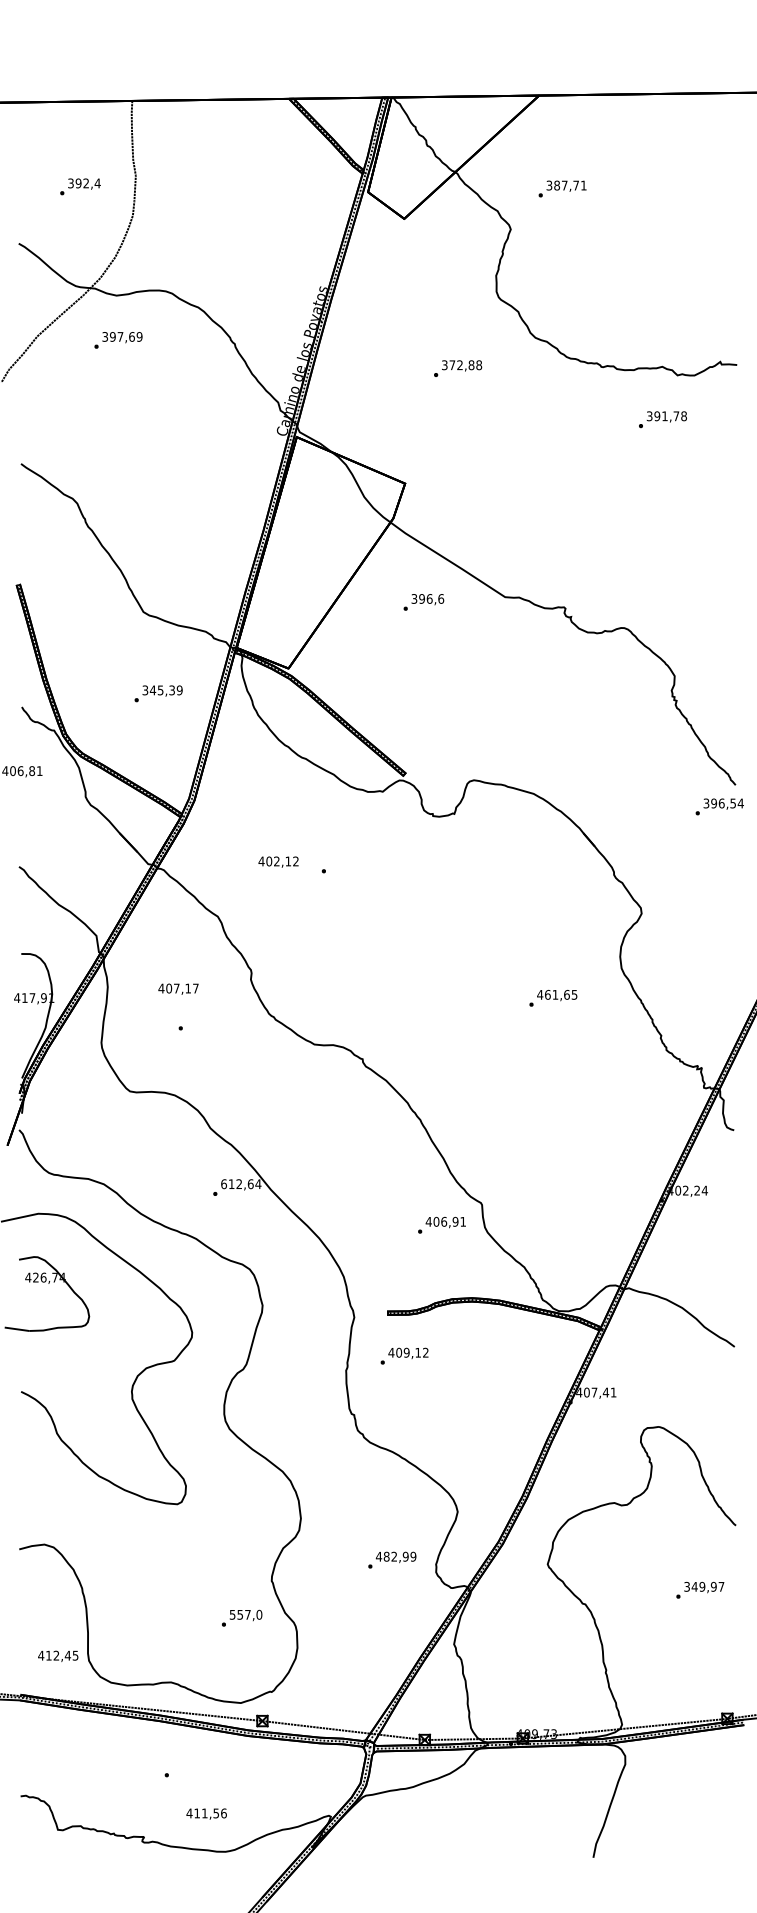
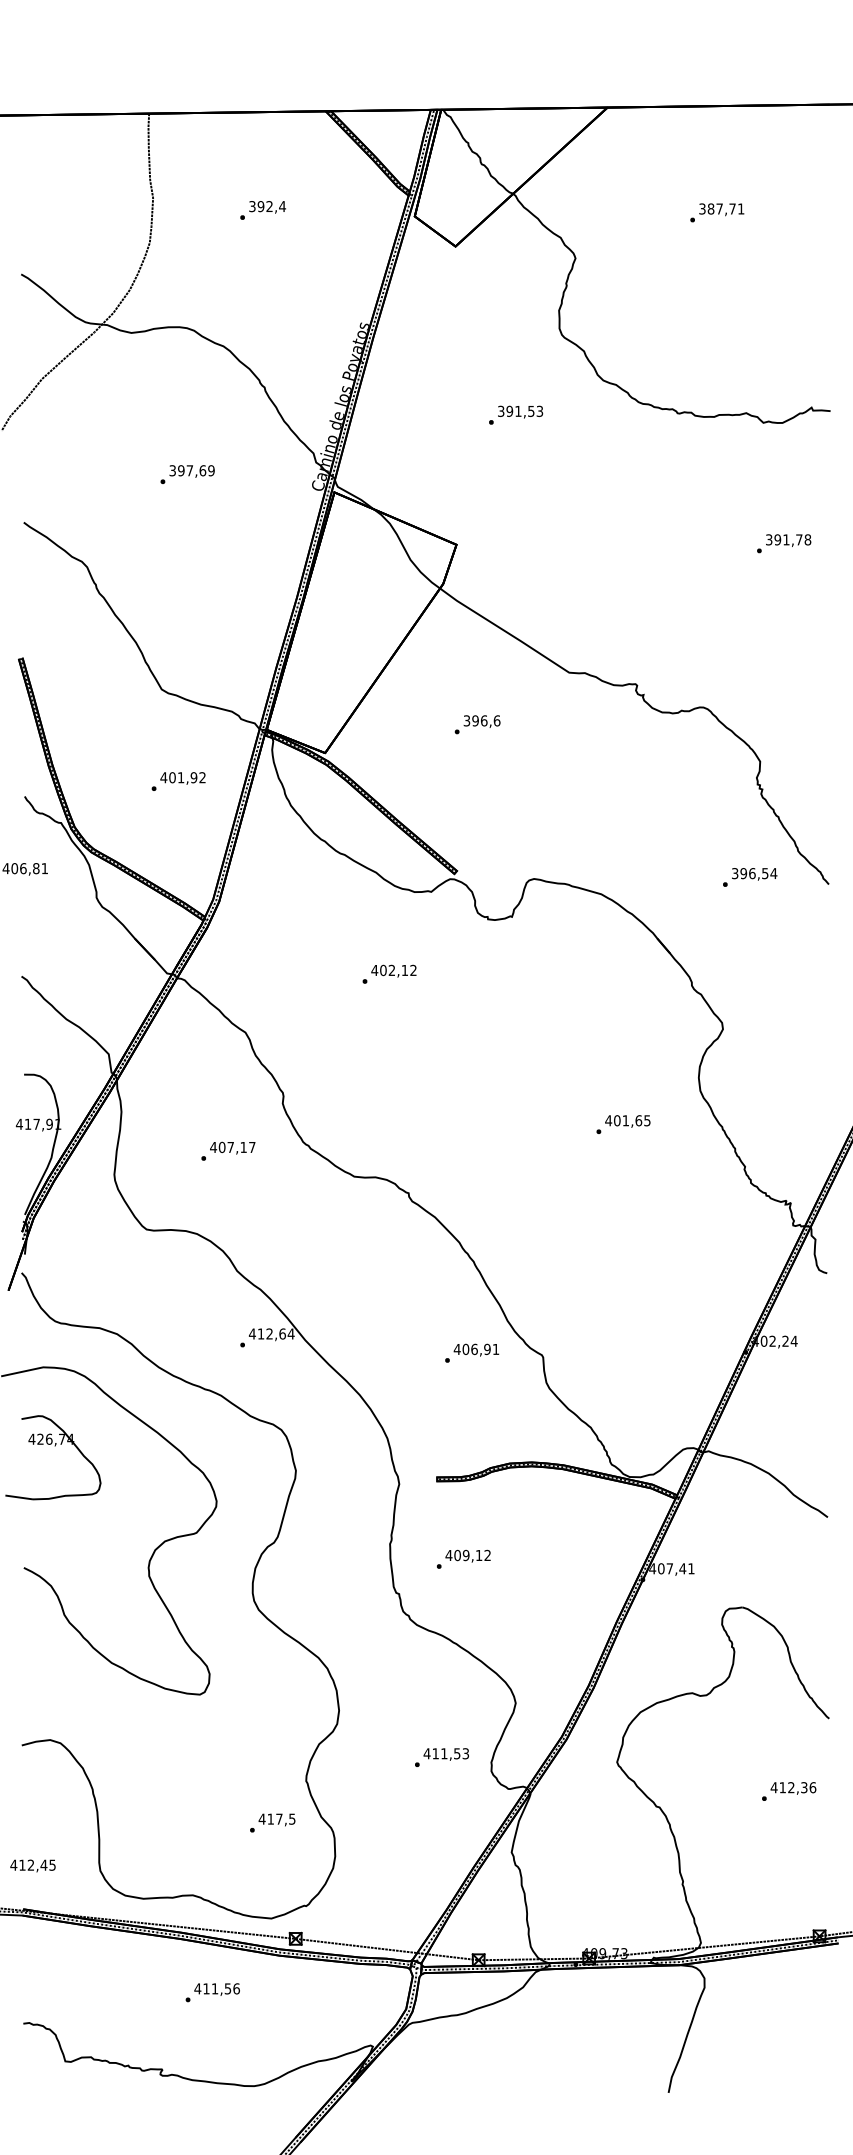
text: (80, 186) -> (263, 210), moved
text: (562, 188) -> (717, 212), moved
text: (118, 340) -> (187, 474), moved
text: (465, 365) -> (524, 411), 372,88 -> 391,53
text: (662, 419) -> (783, 543), moved
text: (423, 602) -> (477, 724), moved
text: (162, 690) -> (183, 777), 345,39 -> 401,92
text: (719, 806) -> (749, 876), moved
text: (278, 861) -> (393, 970), moved
text: (178, 988) -> (232, 1147), moved
text: (547, 994) -> (616, 1120), 461,65 -> 401,65
text: (223, 1184) -> (251, 1334), 612,64 -> 412,64
text: (441, 1224) -> (471, 1352), moved
text: (404, 1355) -> (463, 1558), moved
text: (399, 1556) -> (450, 1753), 482,99 -> 411,53
text: (704, 1586) -> (793, 1787), 349,97 -> 412,36
text: (245, 1614) -> (276, 1818), 557,0 -> 417,5
text: (58, 1655) -> (33, 1864), moved
text: (206, 1813) -> (216, 1988), moved

